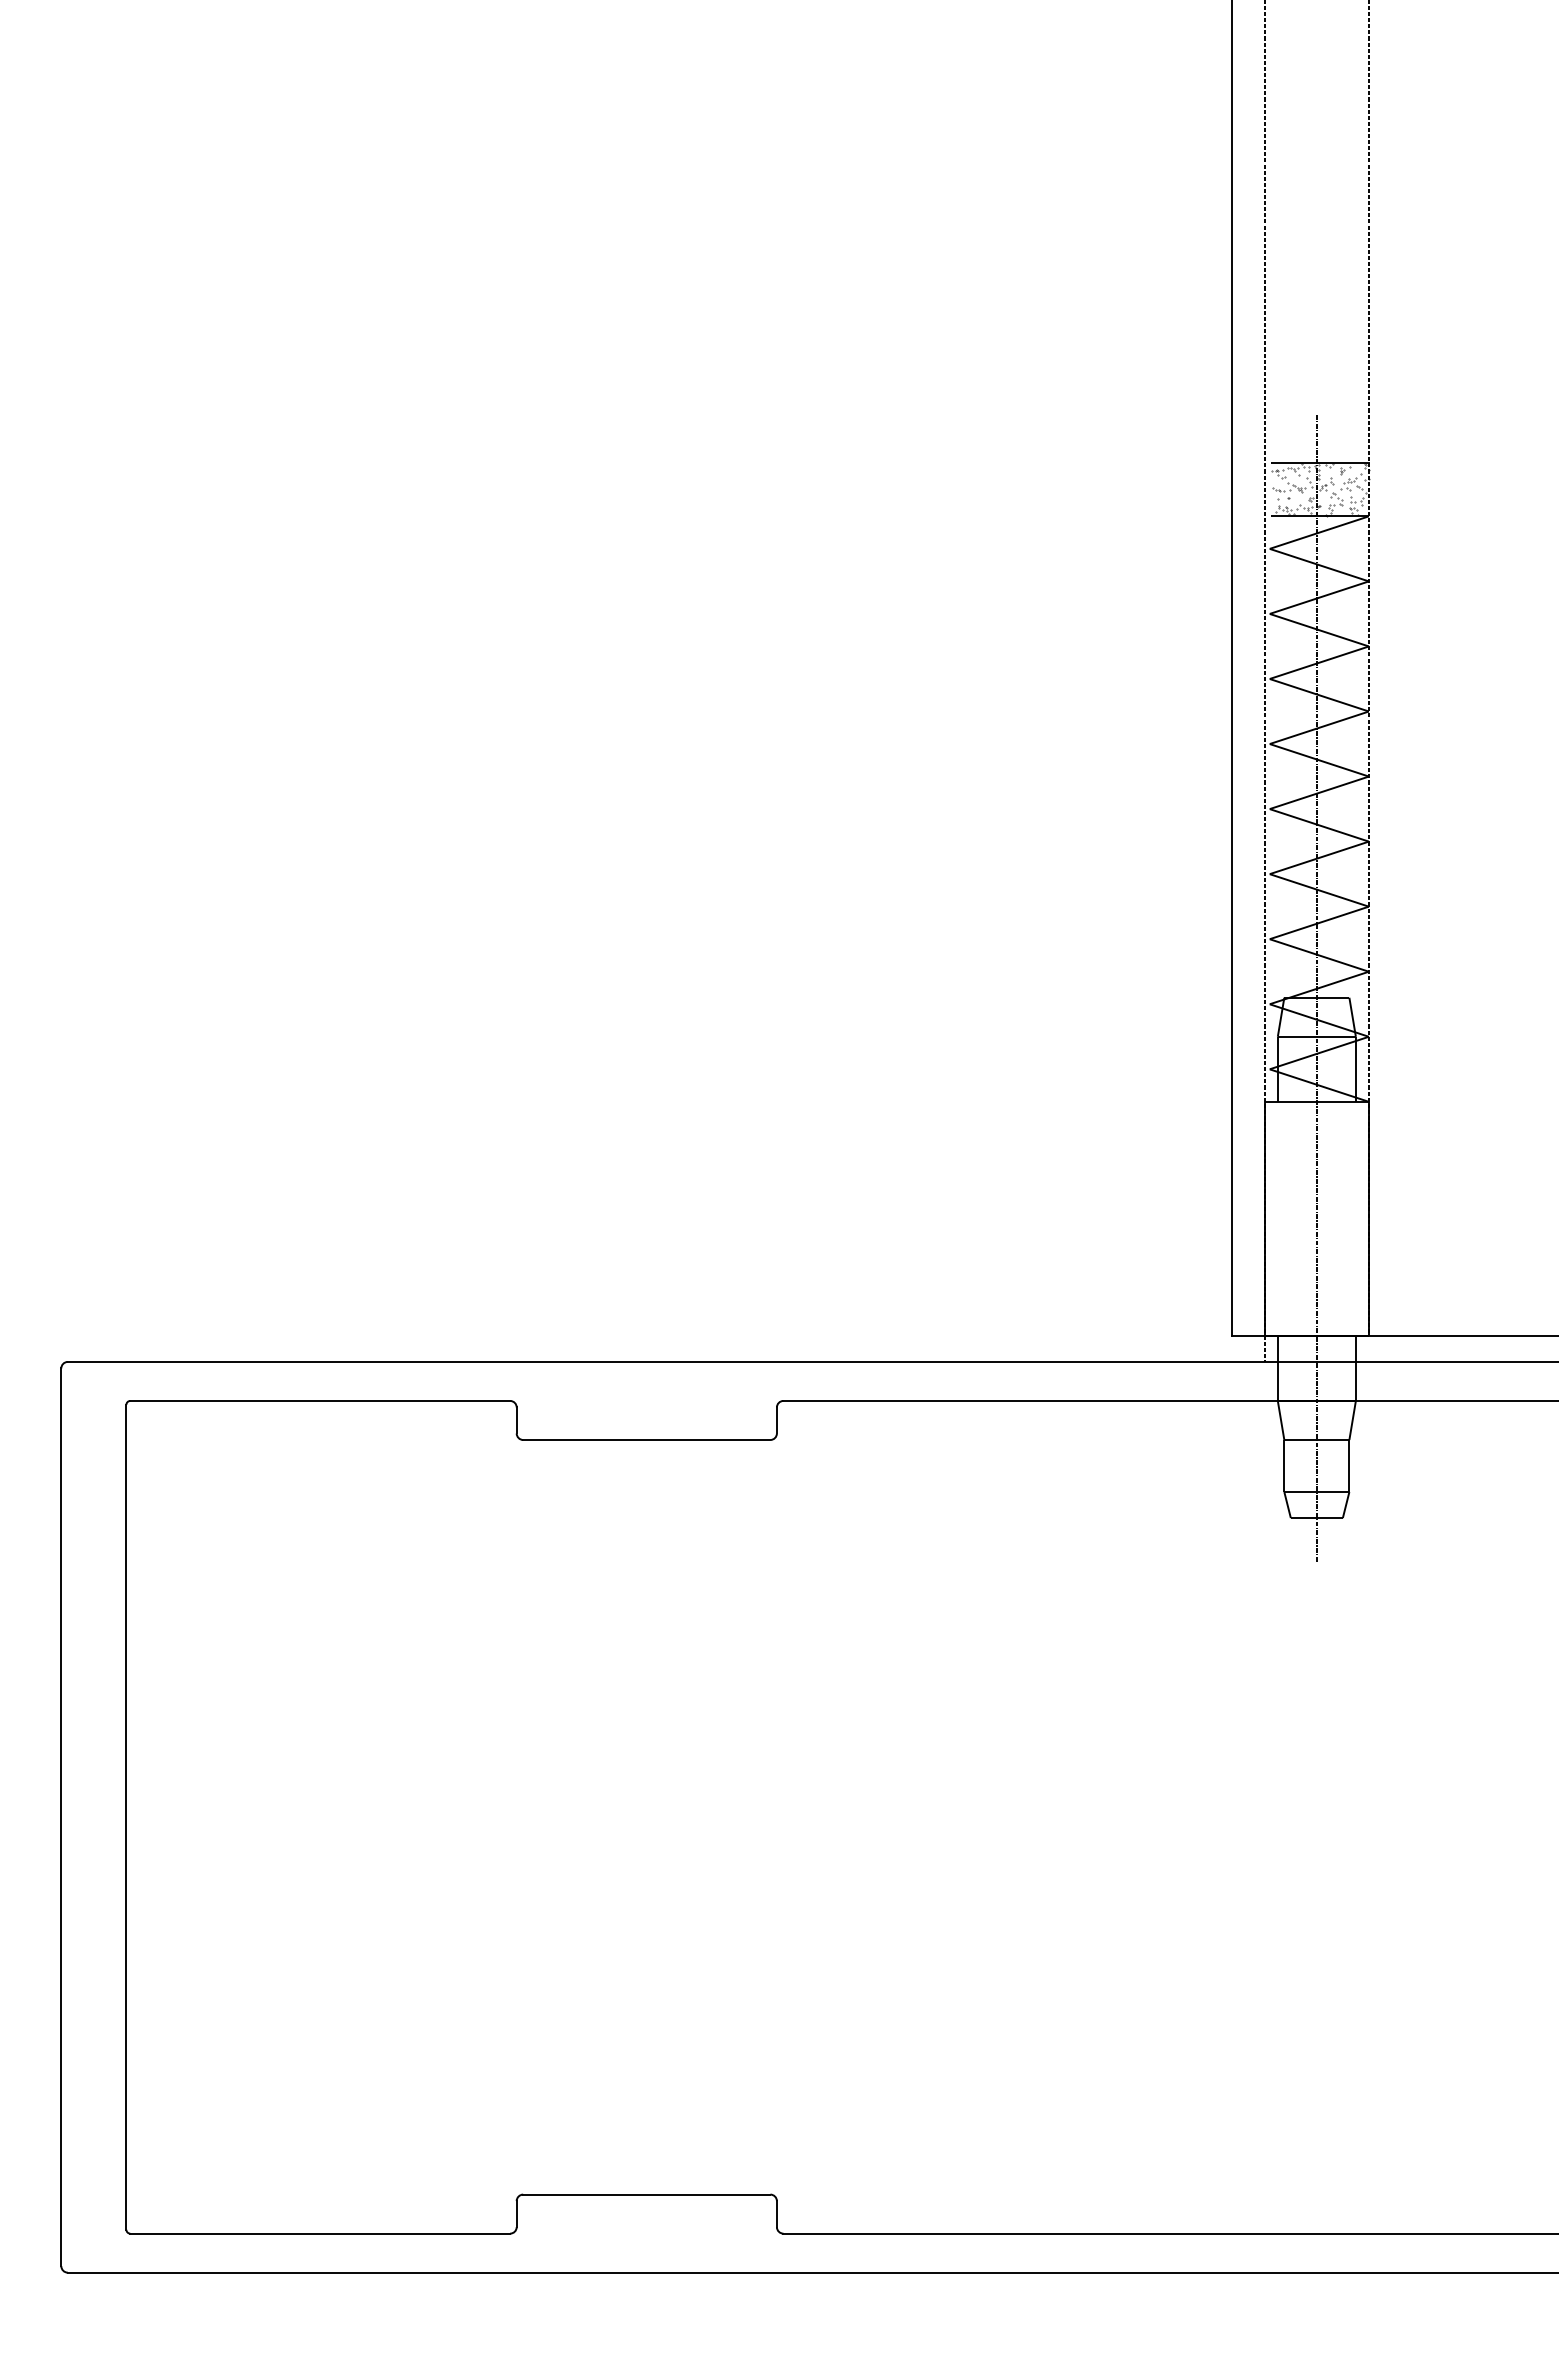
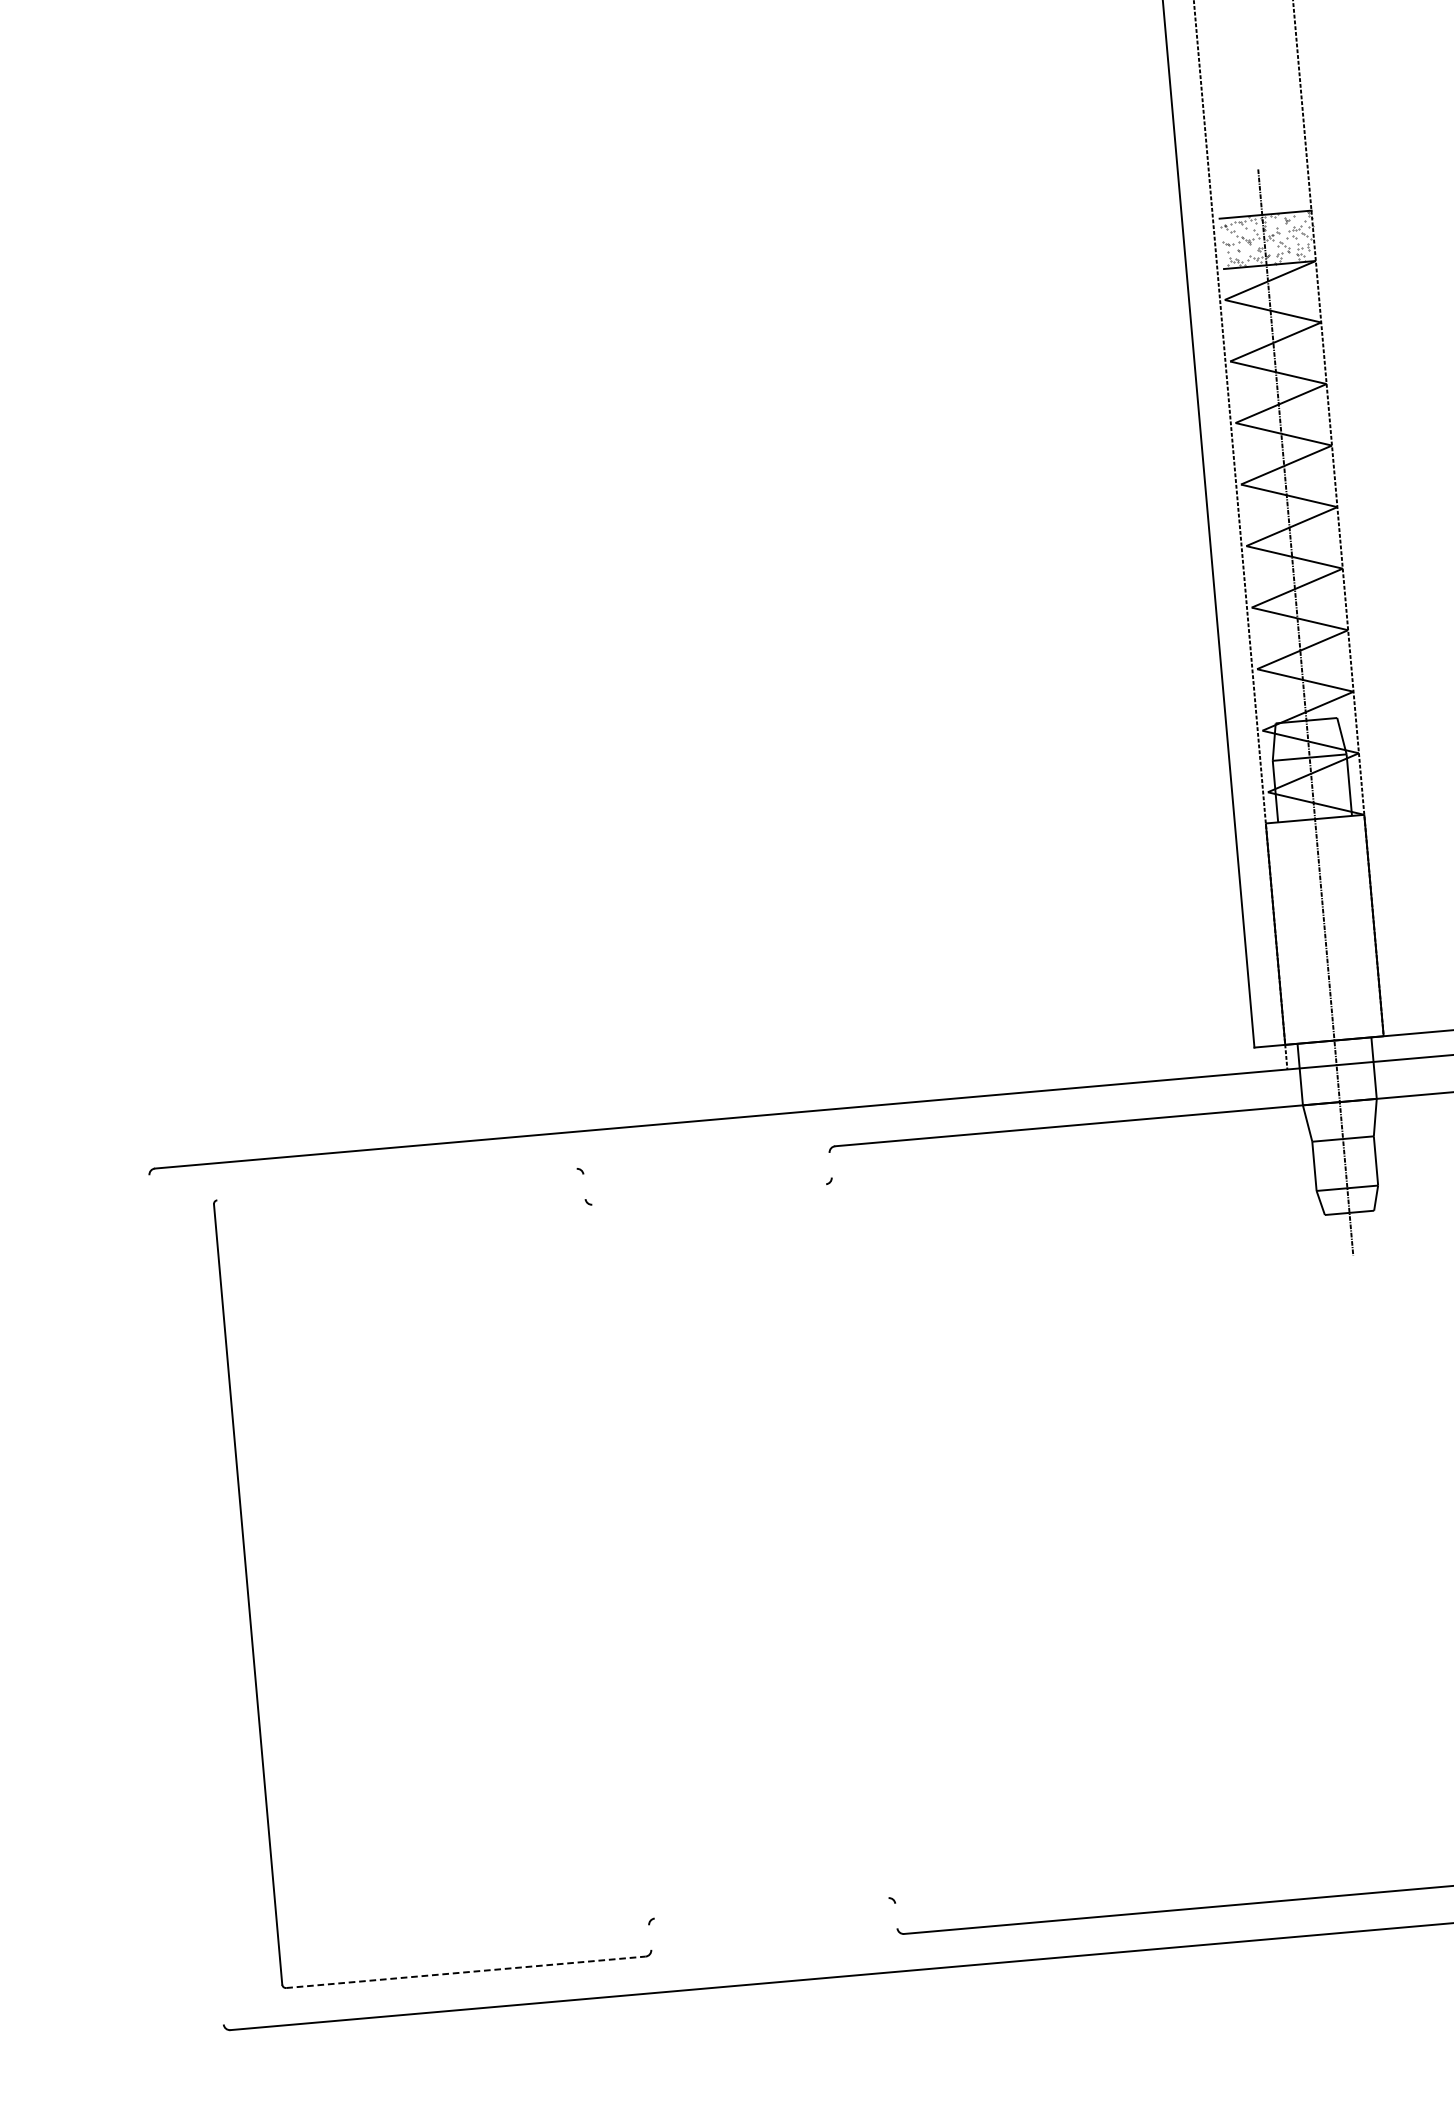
line: (320, 1400) -> (397, 1184), removed
line: (516, 1420) -> (584, 1186), removed
line: (776, 1420) -> (830, 1165), removed
line: (646, 1439) -> (708, 1194), removed
line: (61, 1817) -> (186, 1600), removed
line: (646, 2194) -> (771, 1908), removed
line: (516, 2214) -> (650, 1937), removed
line: (776, 2214) -> (896, 1916), removed
line: (320, 2233) -> (466, 1972), solid -> dashed

